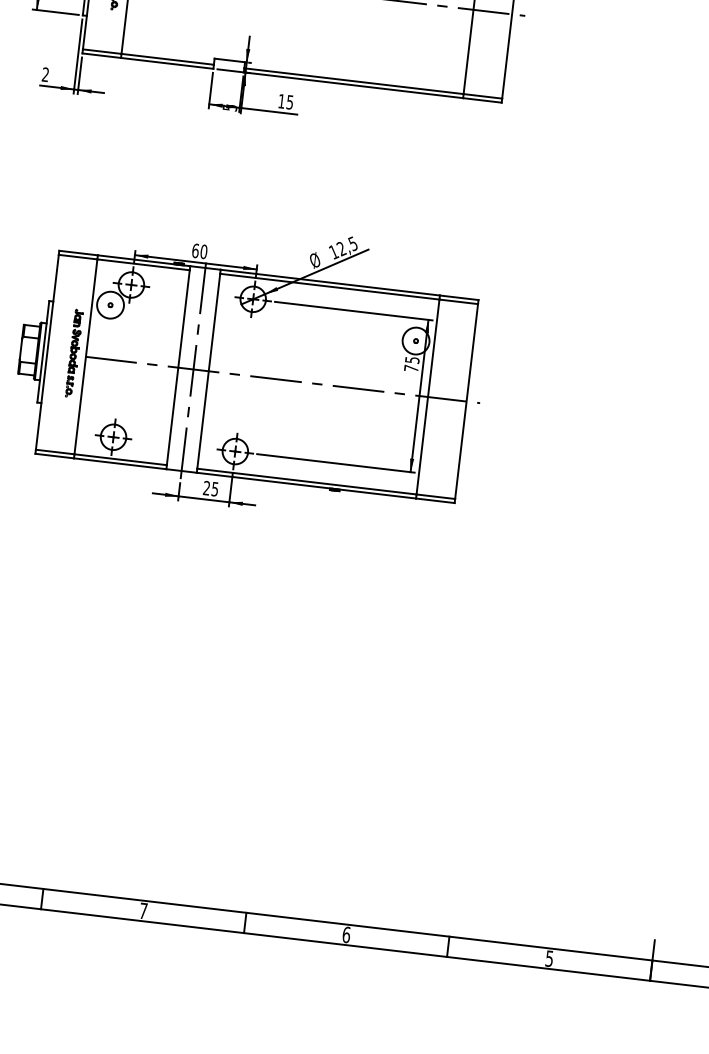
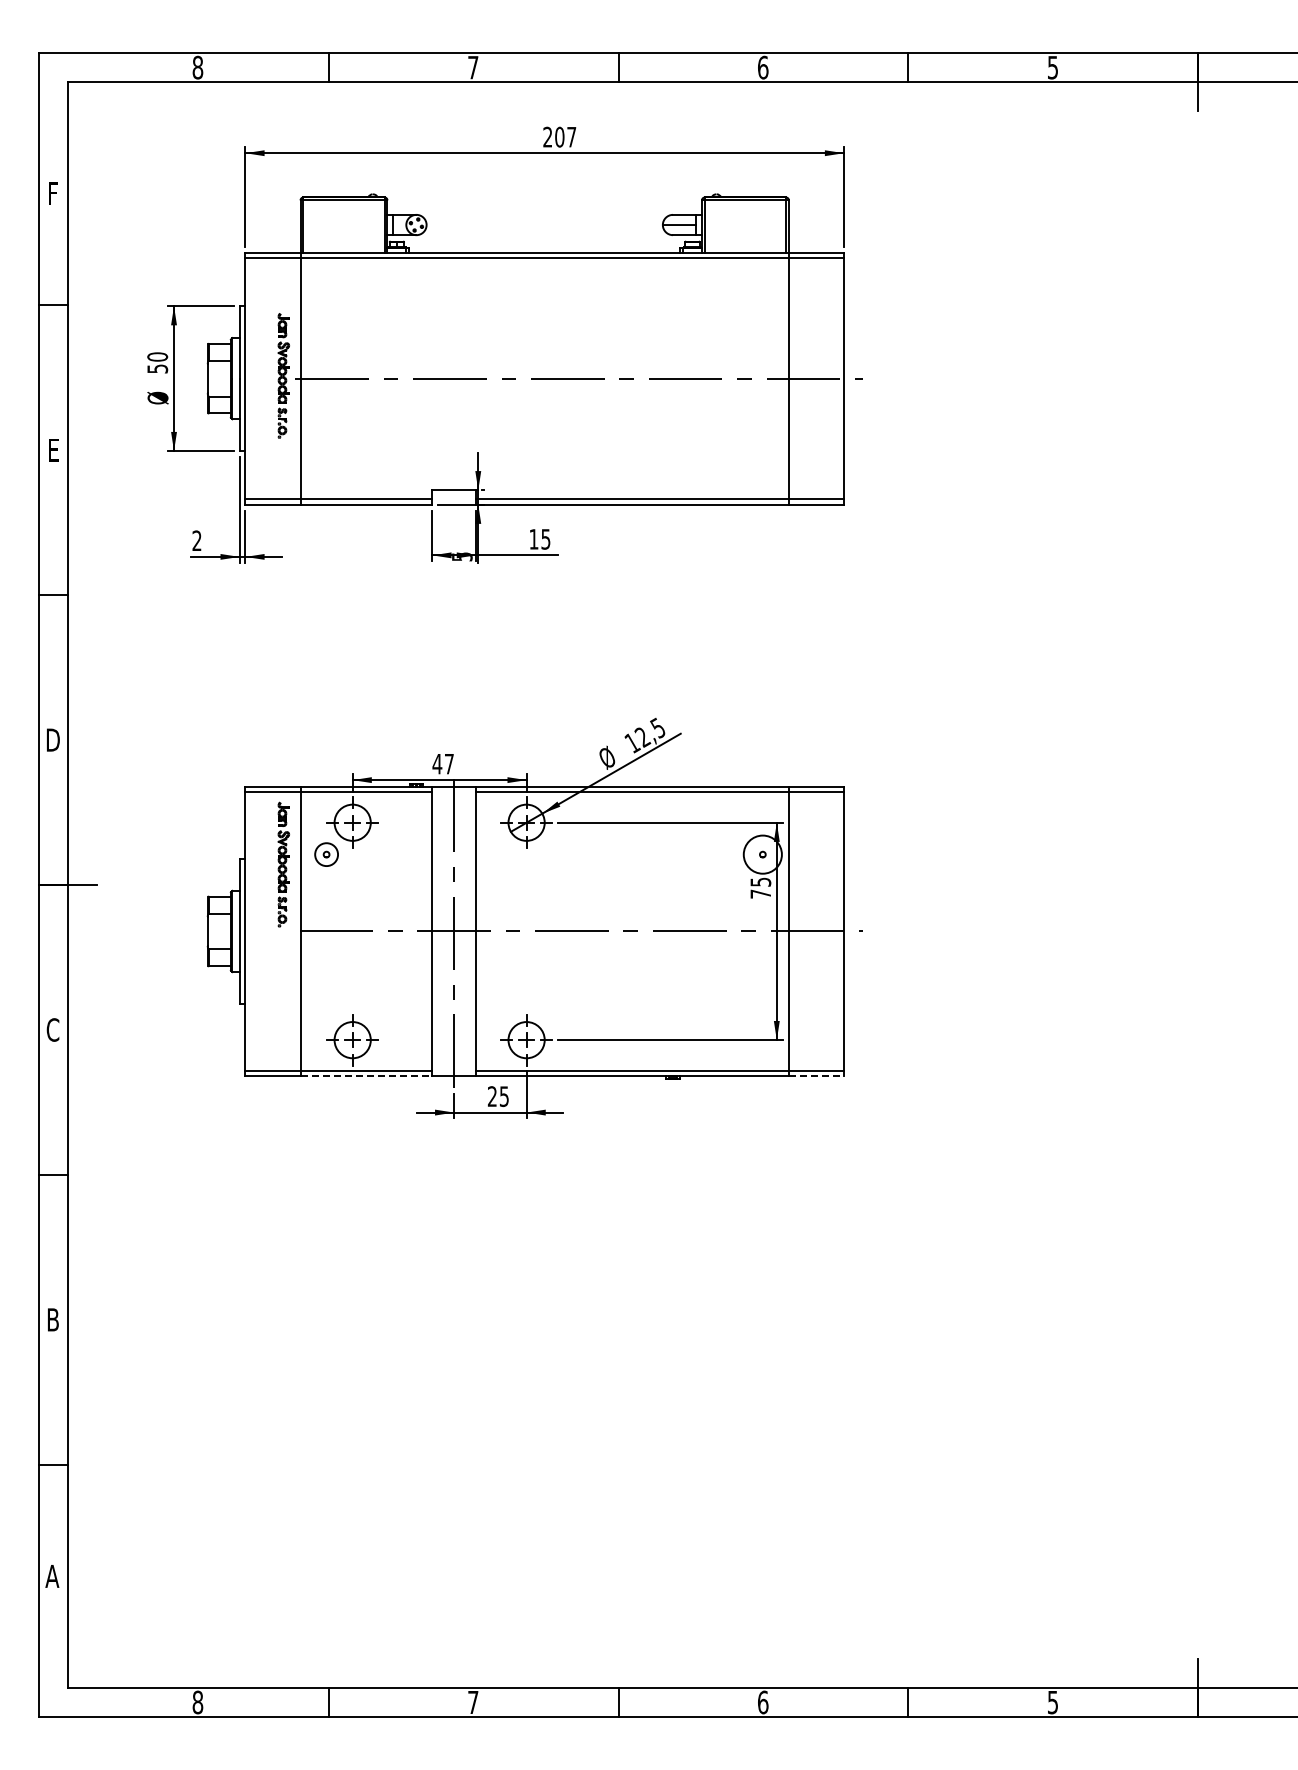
text: (199, 250) -> (443, 763), 60 -> 47
circle: (110, 305) -> (326, 854), size x0.6
part: (74, 353) -> (283, 864), moved
line: (120, 463) -> (366, 1076), solid -> dashed
line: (435, 500) -> (816, 1076), solid -> dashed

